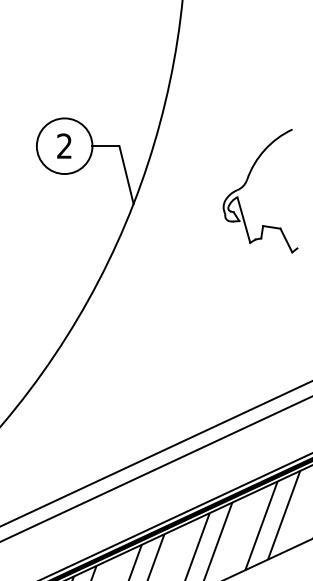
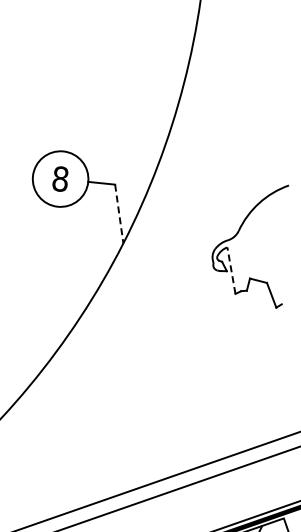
text: (64, 146) -> (60, 179), 2 -> 8
line: (126, 175) -> (119, 214), solid -> dashed
line: (243, 220) -> (231, 271), solid -> dashed

